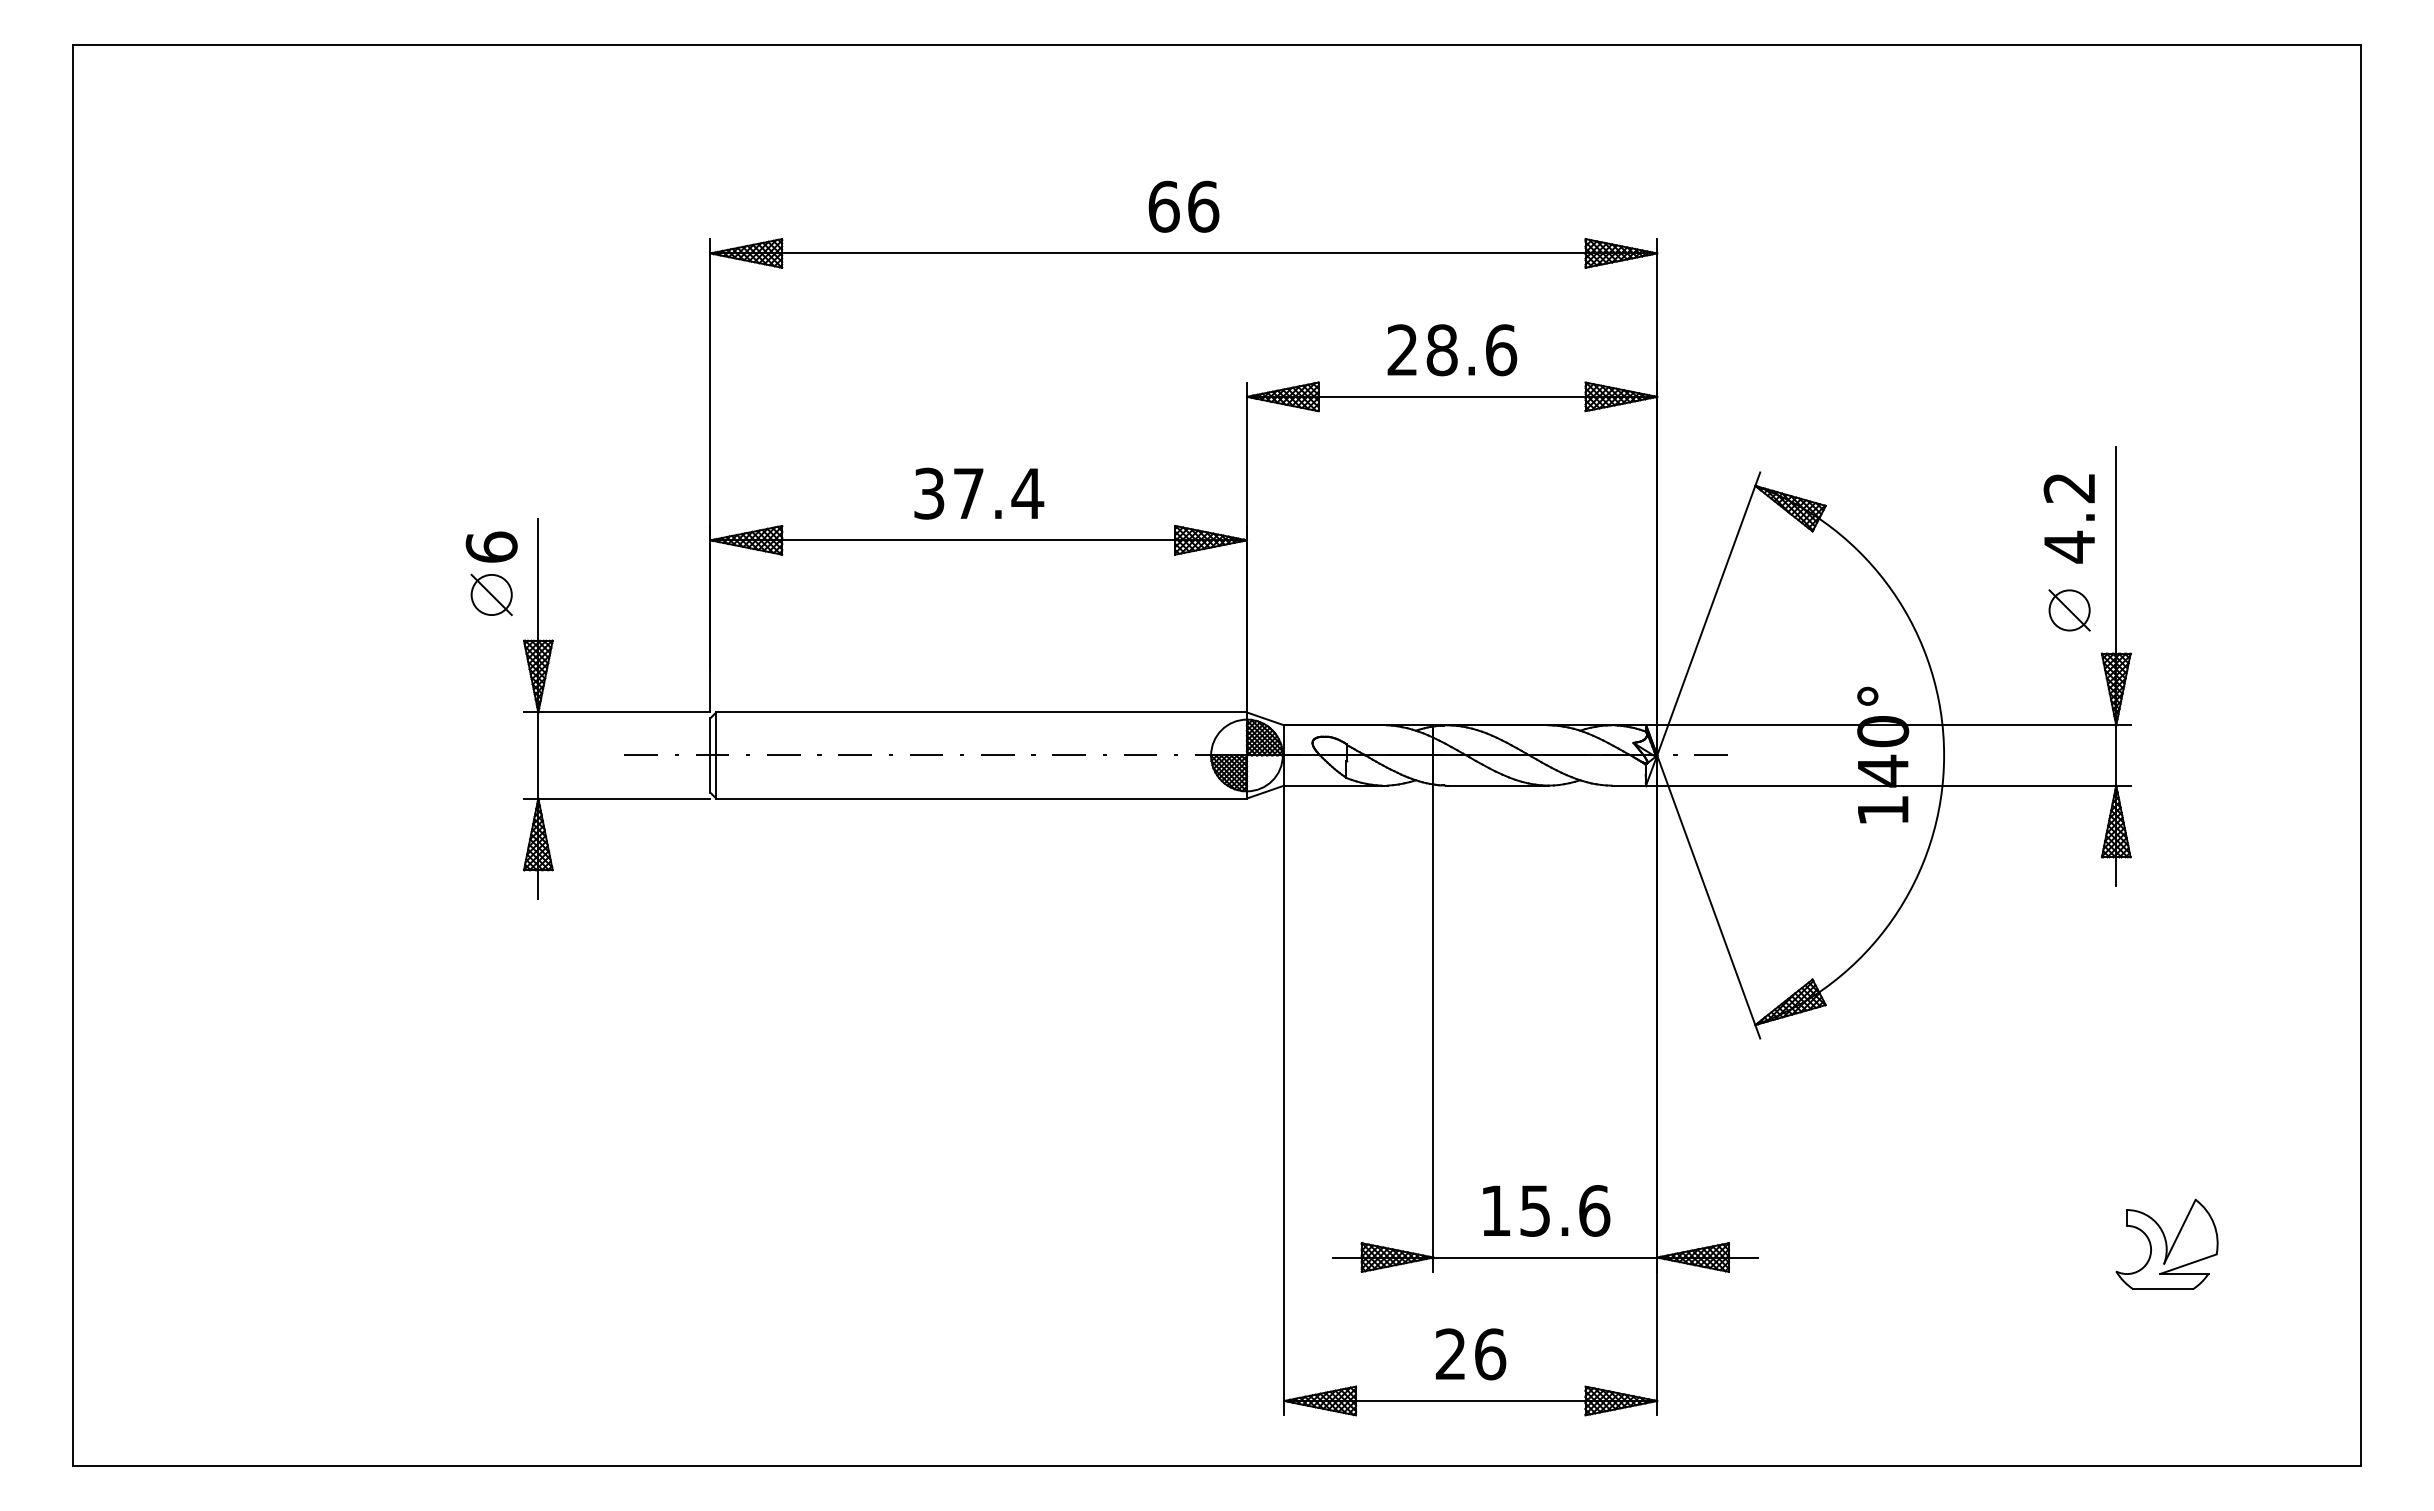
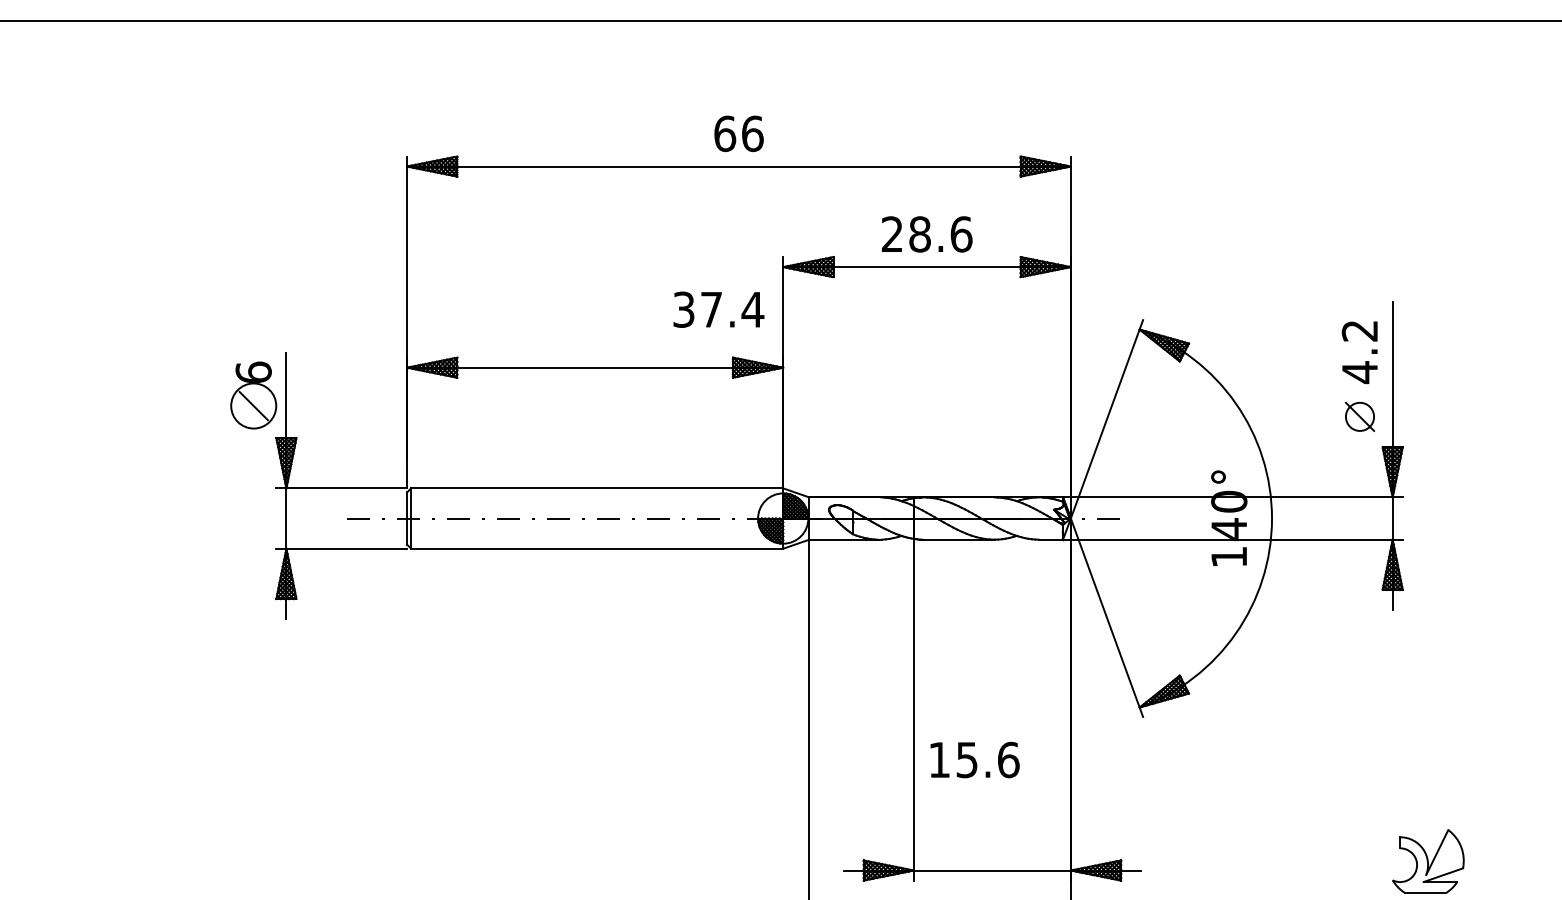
text: (979, 493) -> (719, 309), moved
circle: (491, 594) -> (253, 405), size x1.6
text: (1546, 1210) -> (975, 759), moved

